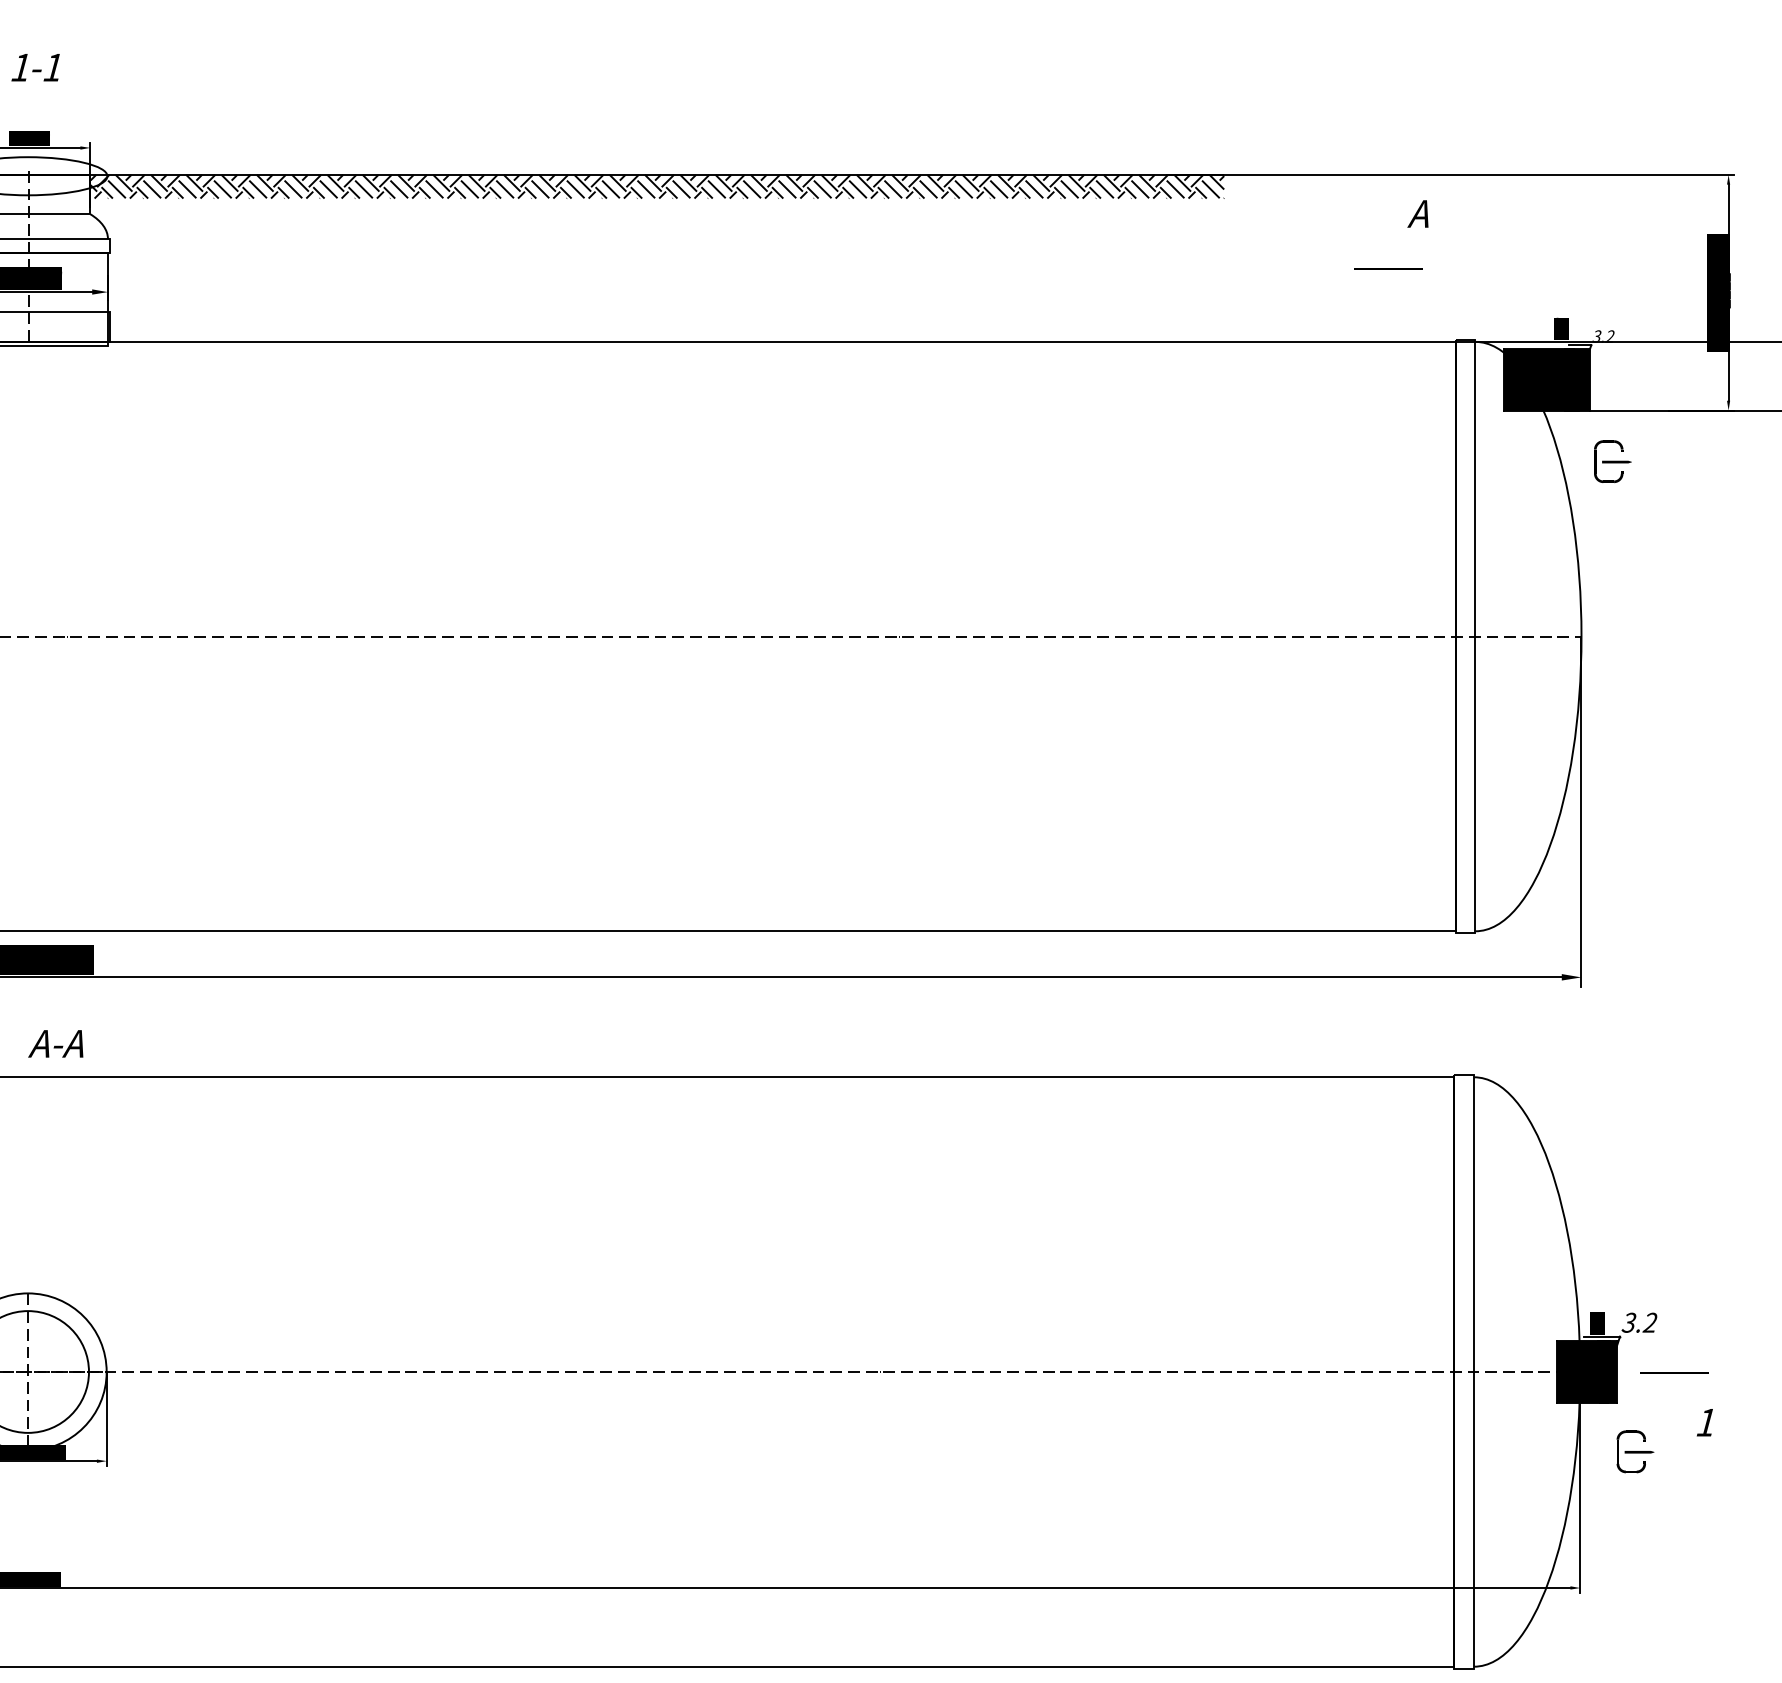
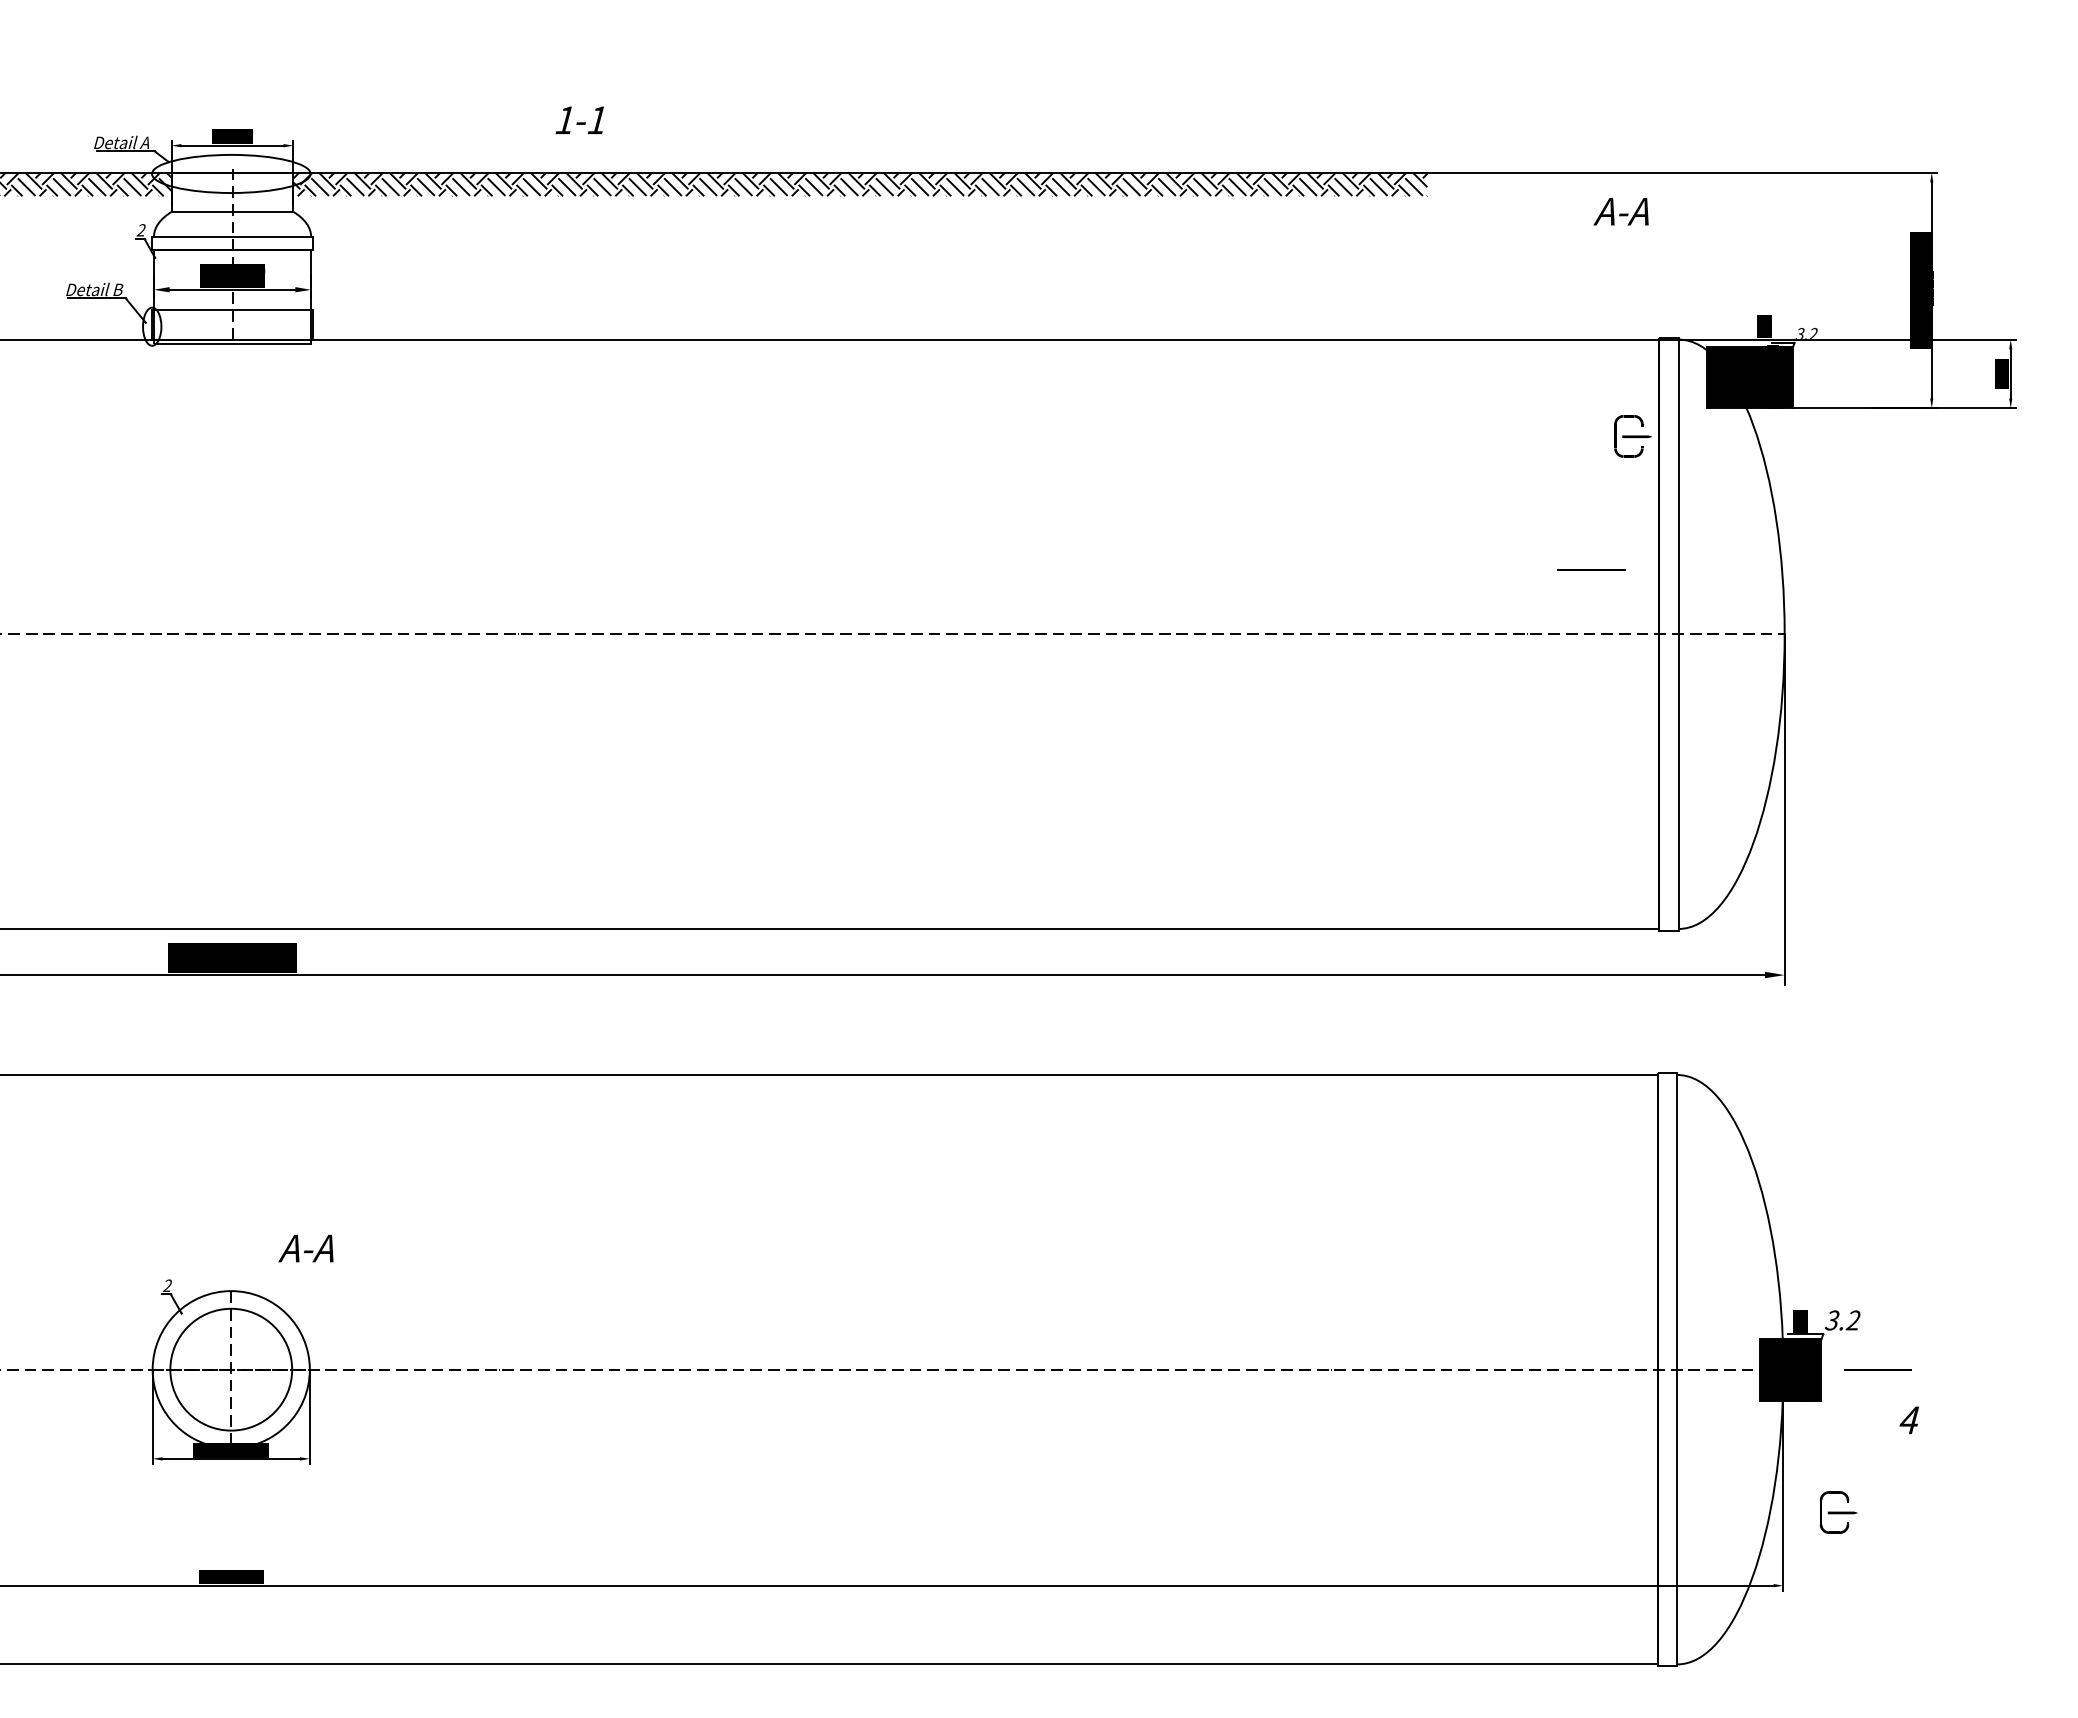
text: (35, 67) -> (579, 120), moved
text: (1417, 213) -> (1620, 211), А -> А-А
line: (1388, 268) -> (1591, 569), moved
part: (1612, 461) -> (1632, 436), moved
text: (55, 1043) -> (305, 1248), moved
text: (1705, 1422) -> (1908, 1420), 1 -> 4
part: (1635, 1451) -> (1838, 1512), moved

